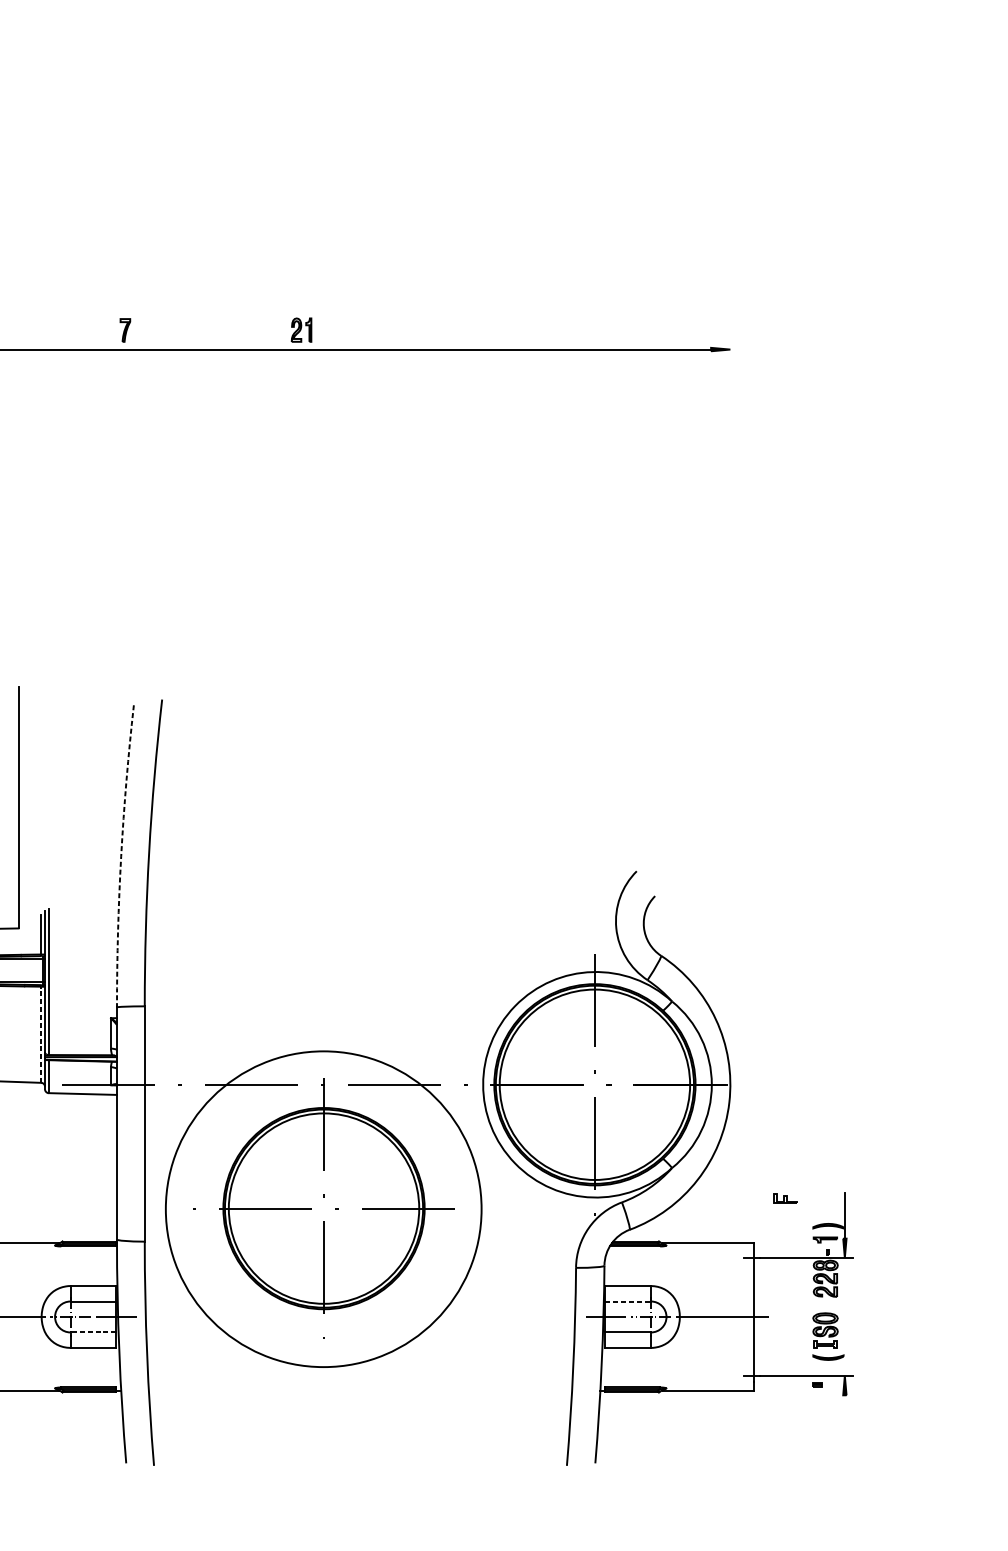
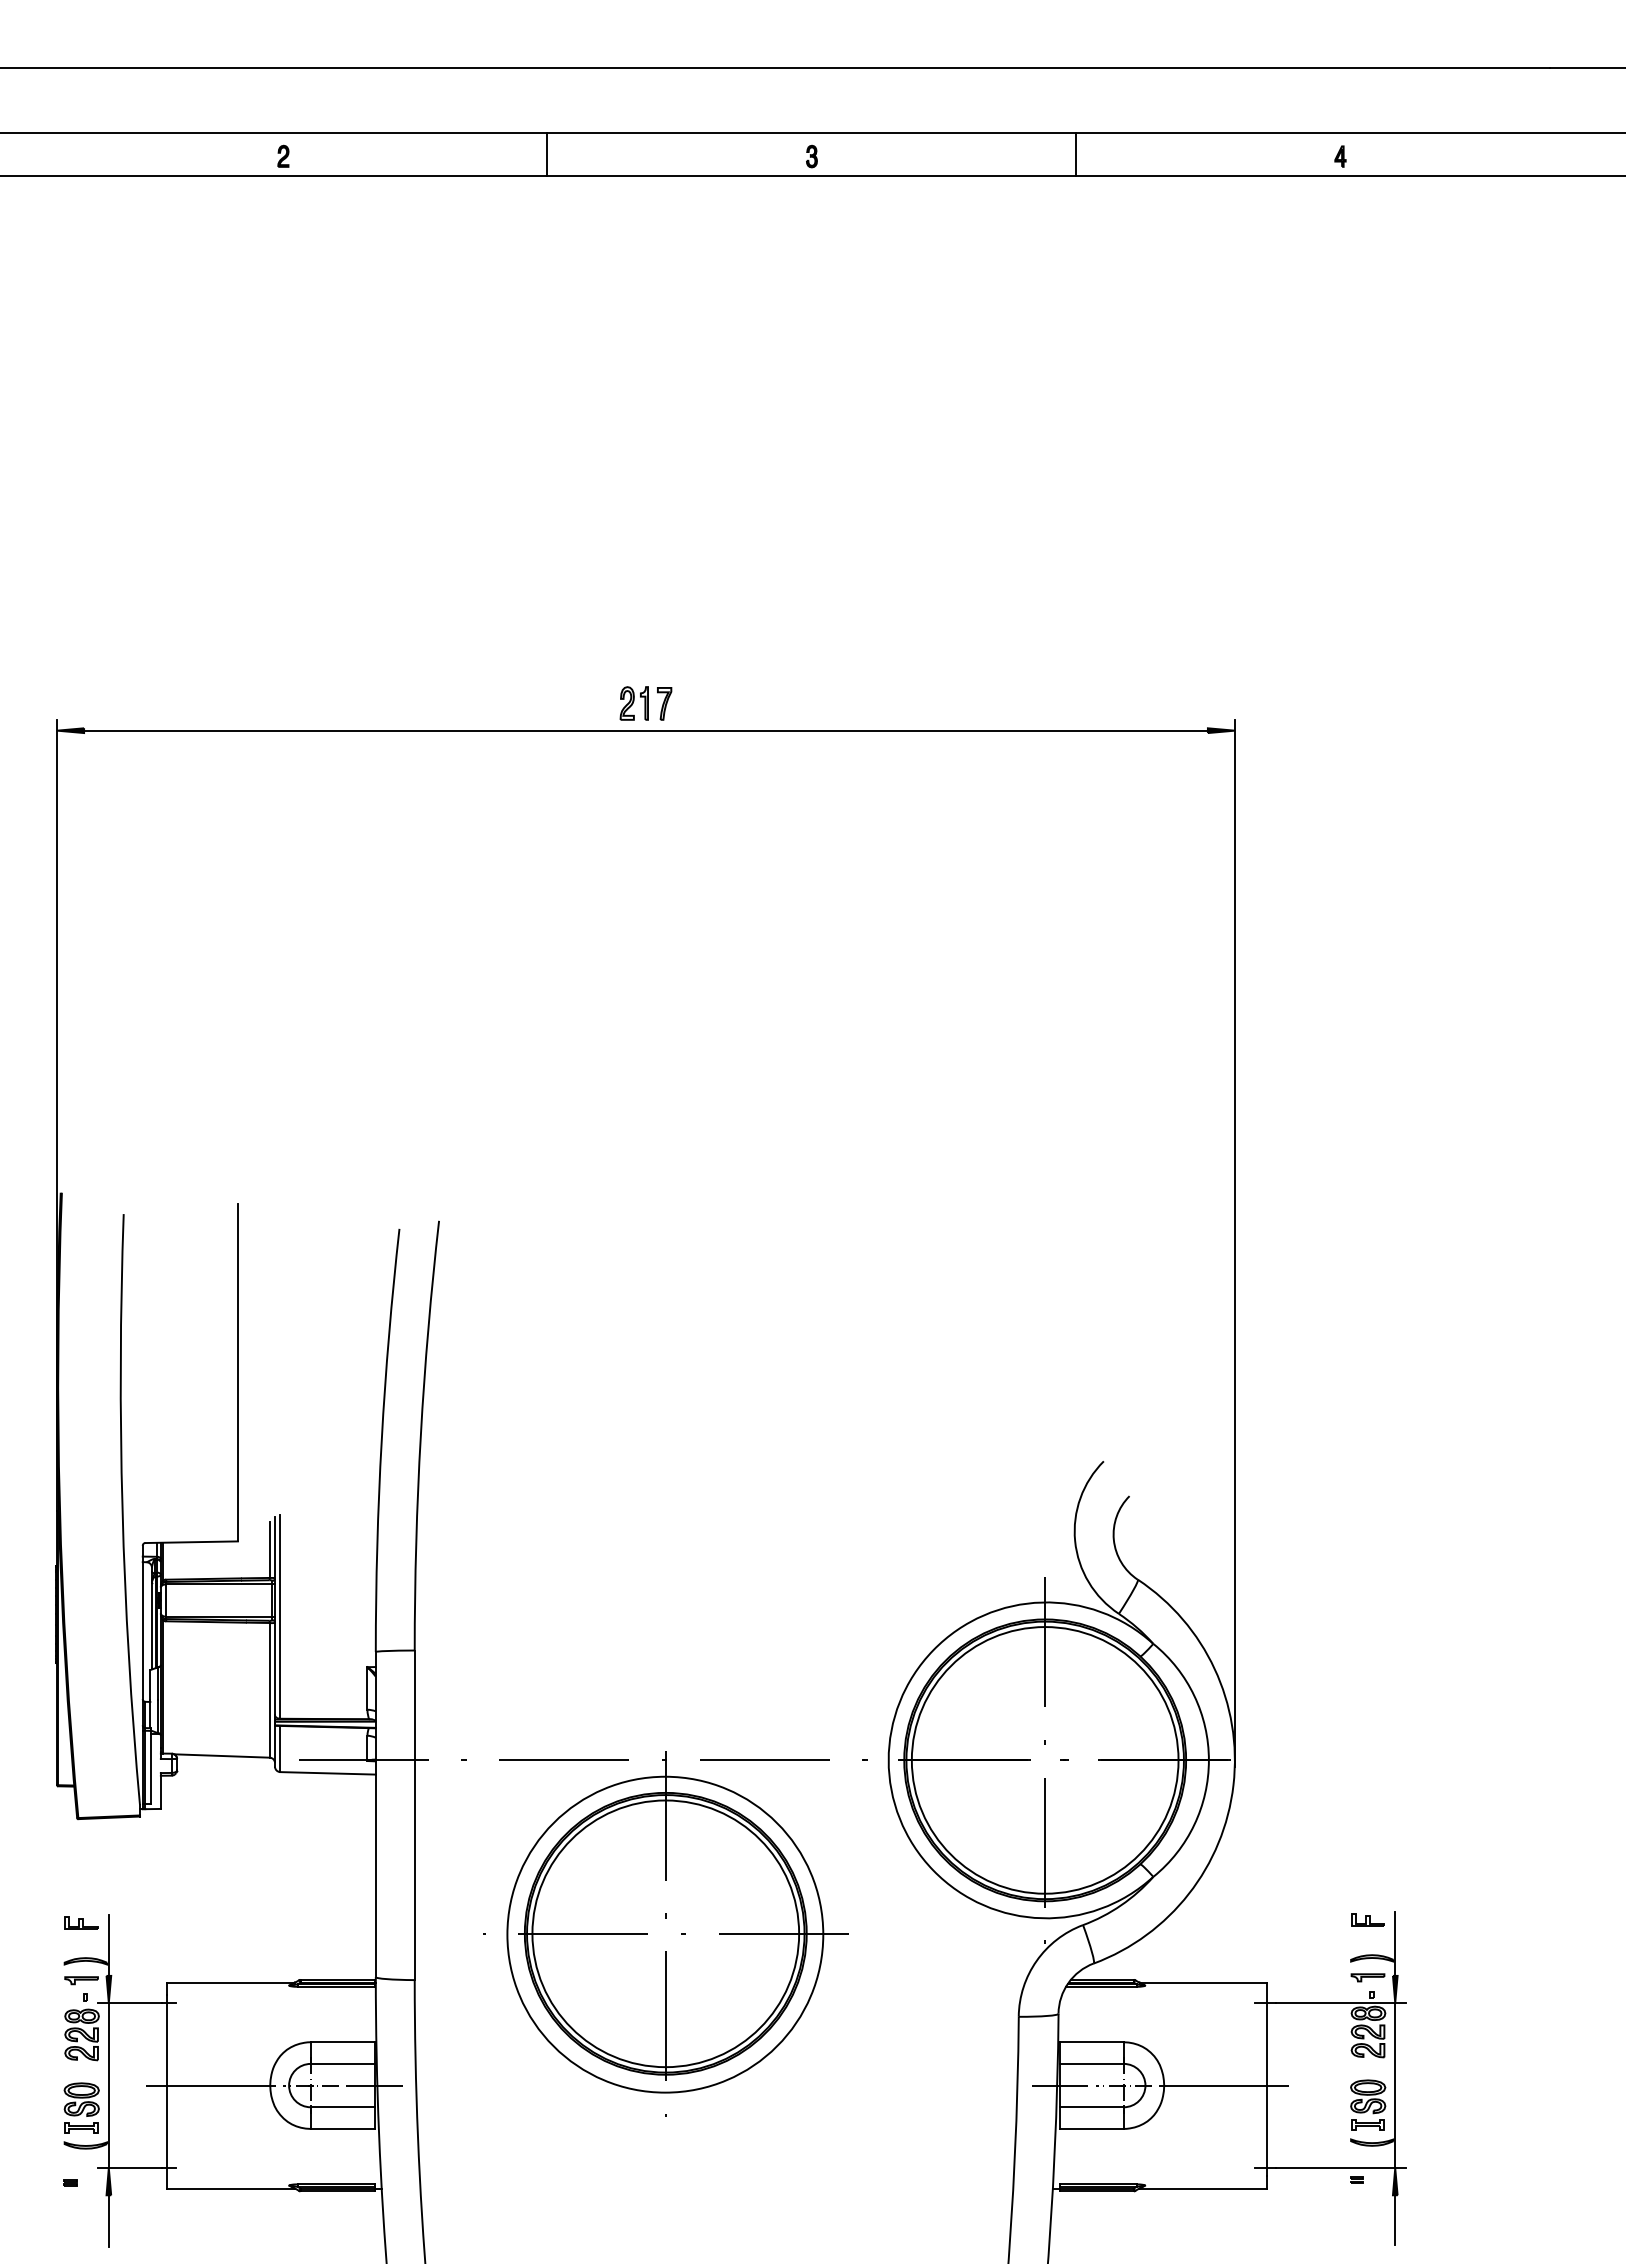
part: (125, 330) -> (664, 703), moved
line: (730, 715) -> (1234, 1242), added
arc: (121, 856) -> (381, 1440), dashed -> solid
line: (41, 1034) -> (269, 1689), dashed -> solid
part: (785, 1198) -> (1367, 1919), moved
circle: (323, 1209) -> (665, 1934), size x0.71
line: (628, 1301) -> (1092, 2063), dashed -> solid
line: (845, 1316) -> (1395, 2085), added
line: (93, 1332) -> (342, 2107), dashed -> solid
line: (845, 1412) -> (1395, 2219), added

